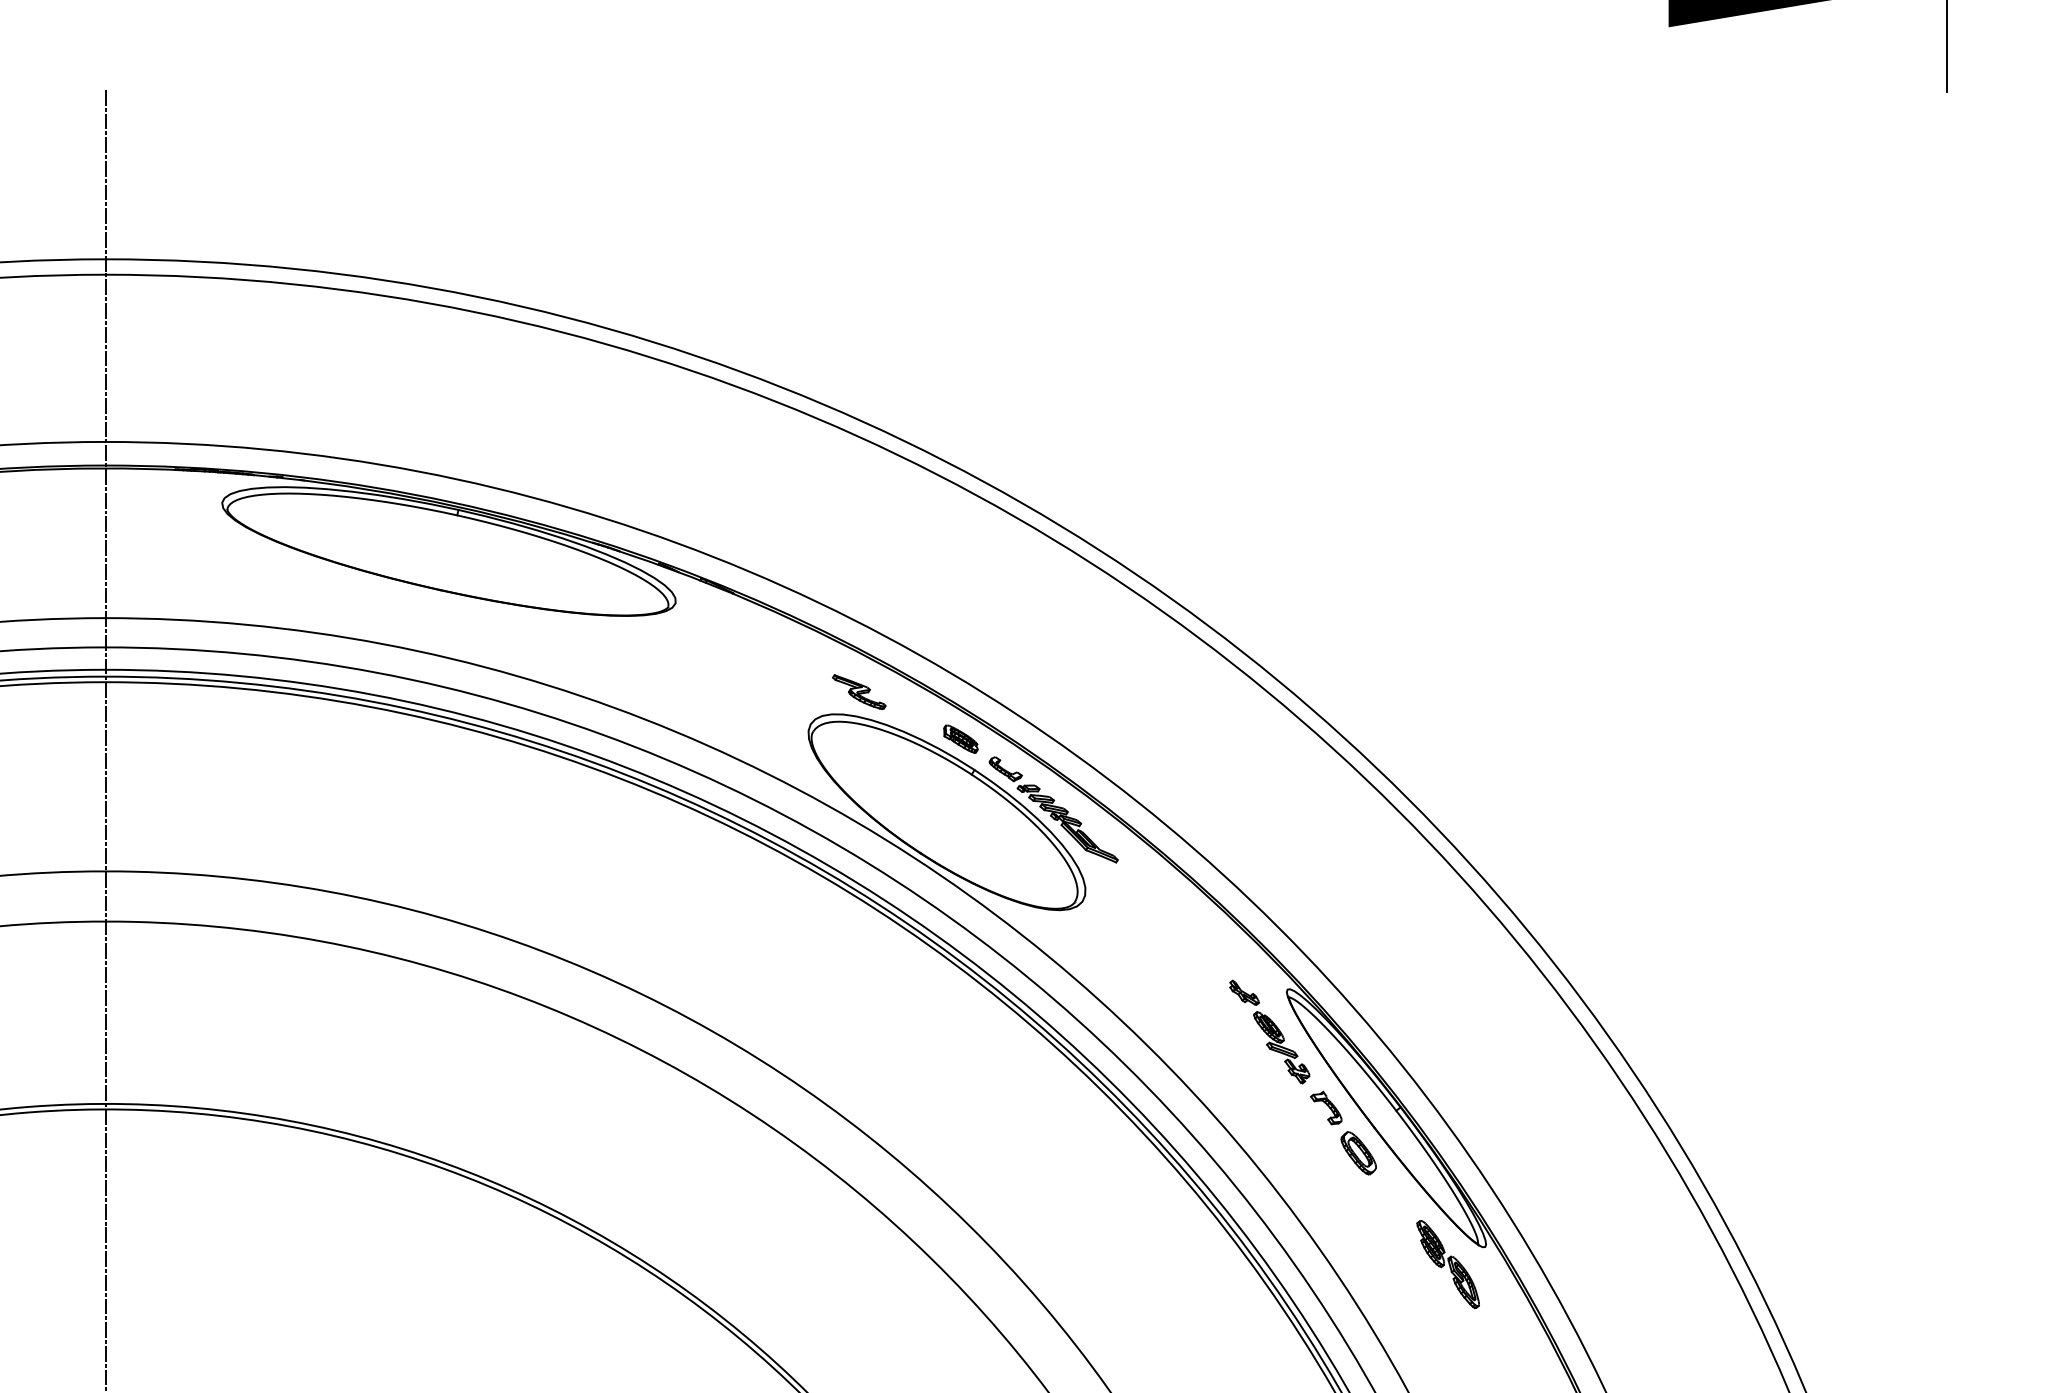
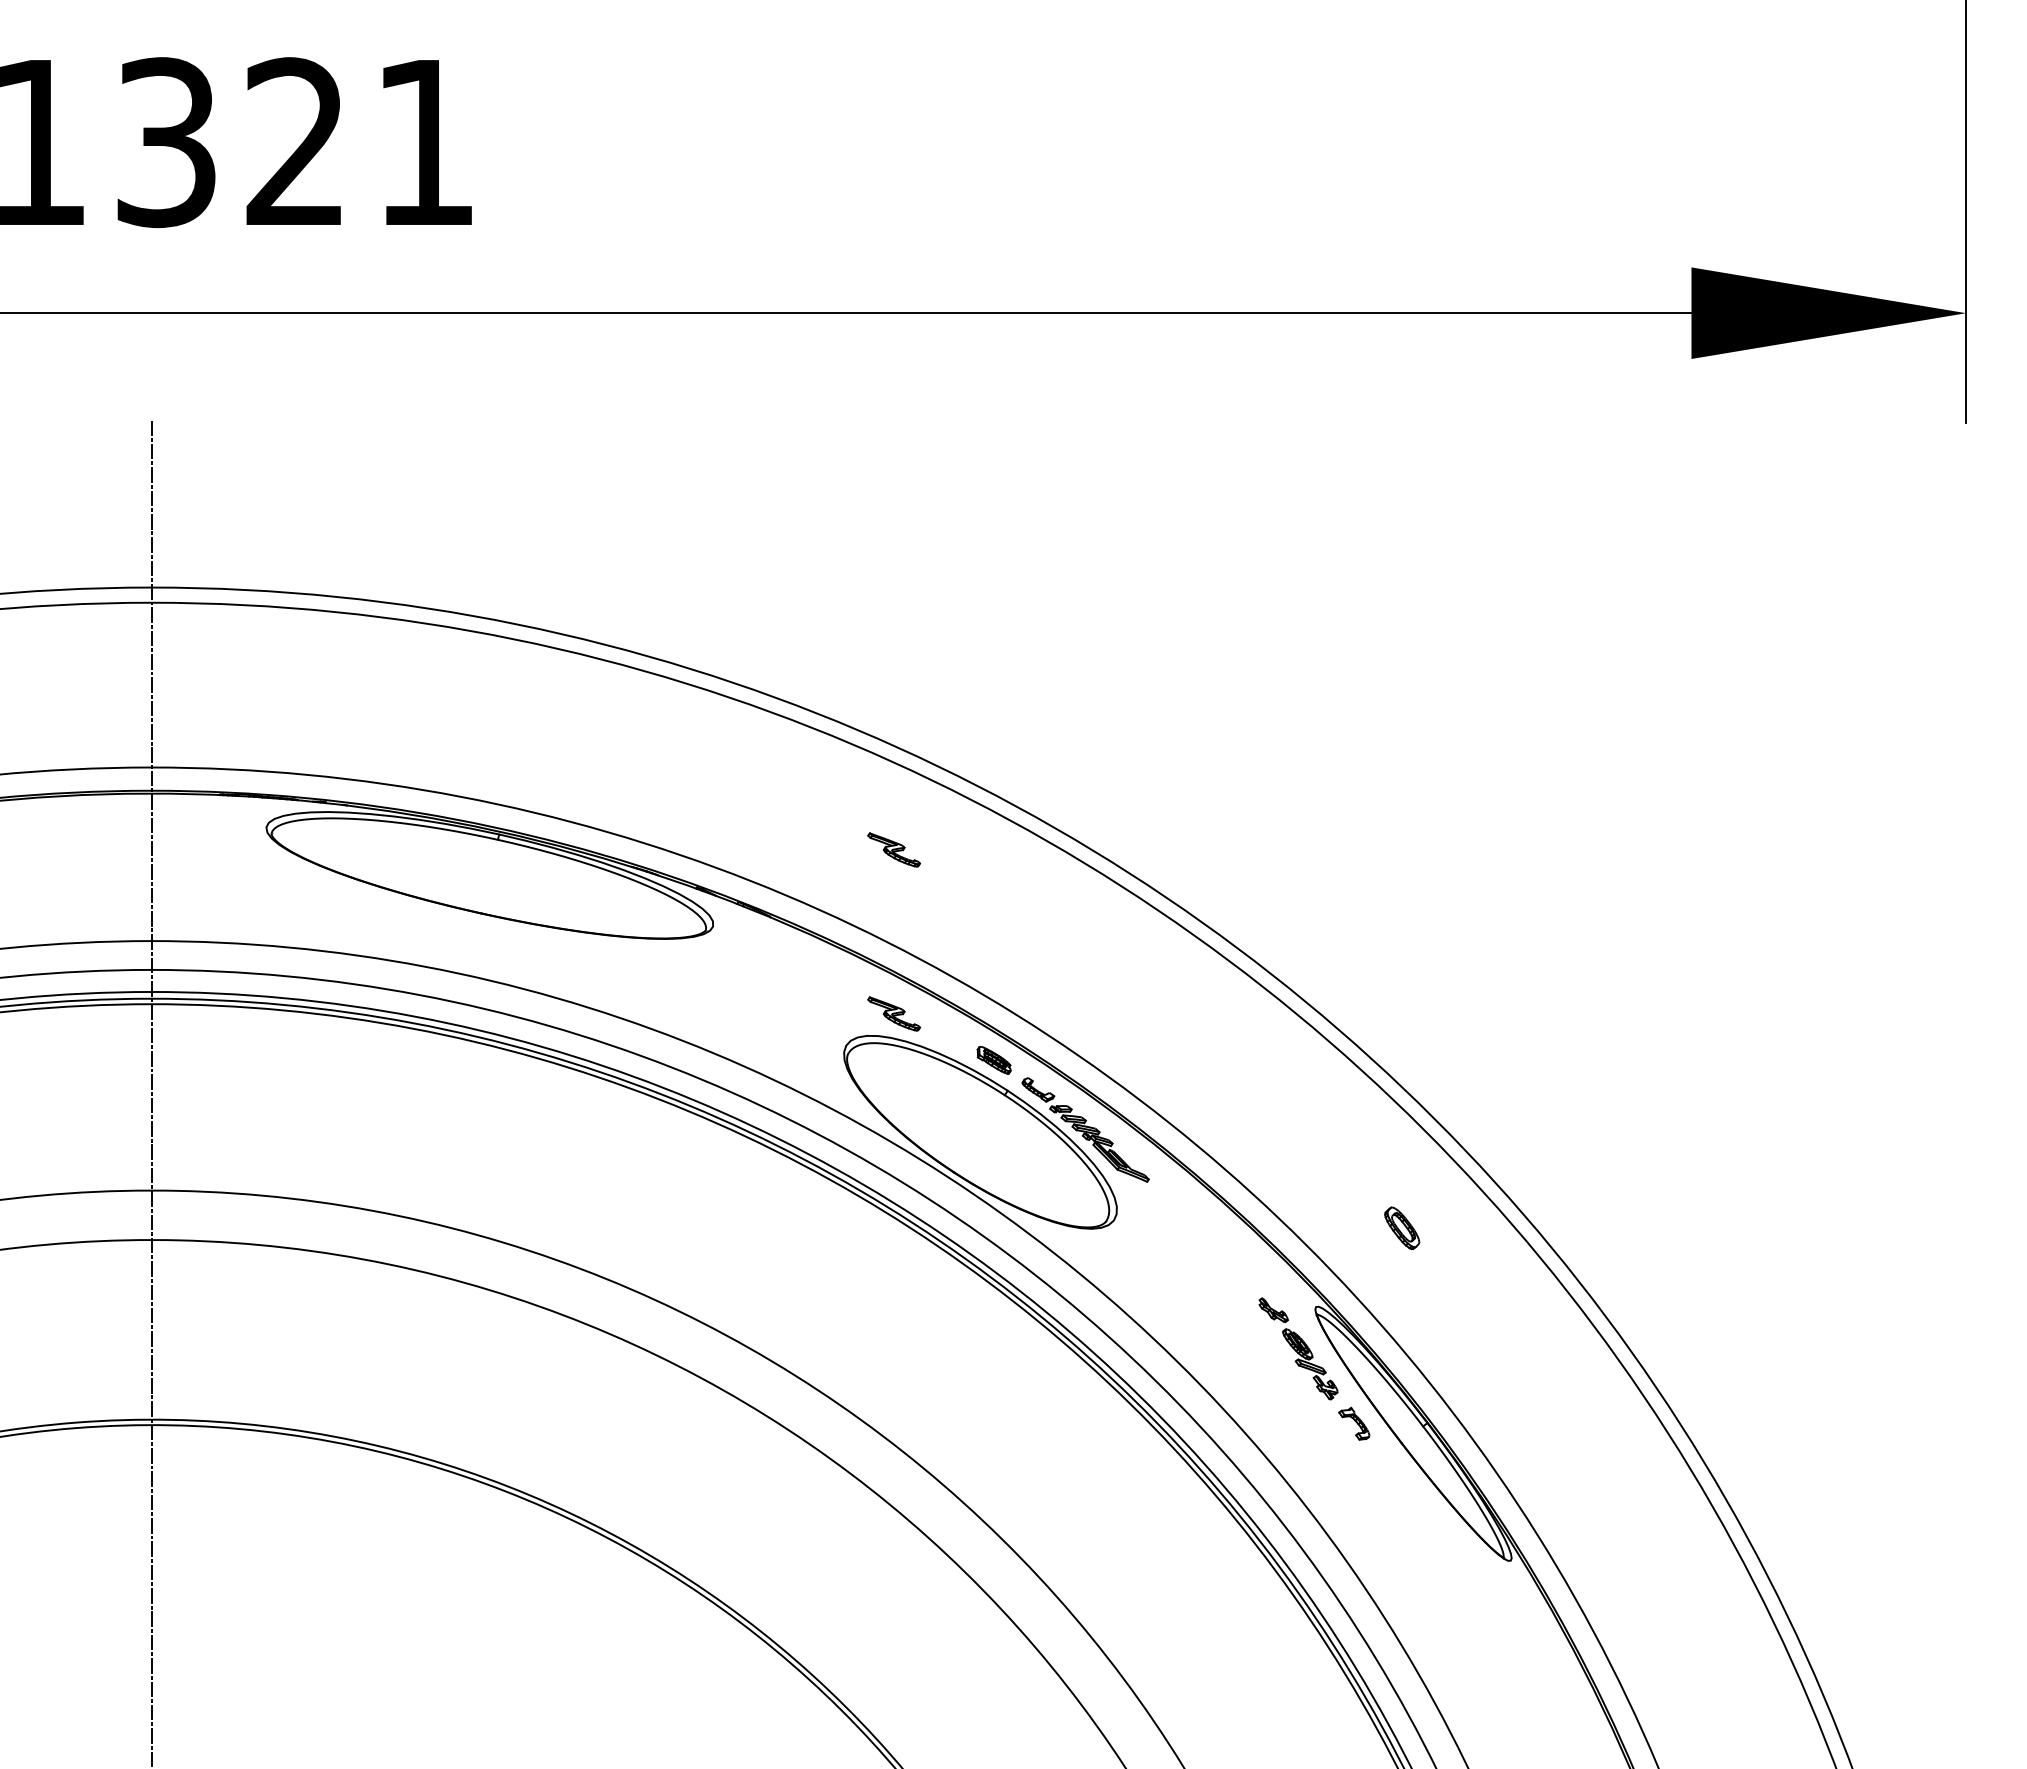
part: (859, 525) -> (894, 849), added
part: (1359, 1153) -> (1402, 1228), moved
part: (1447, 1264) -> (1473, 1577), removed

